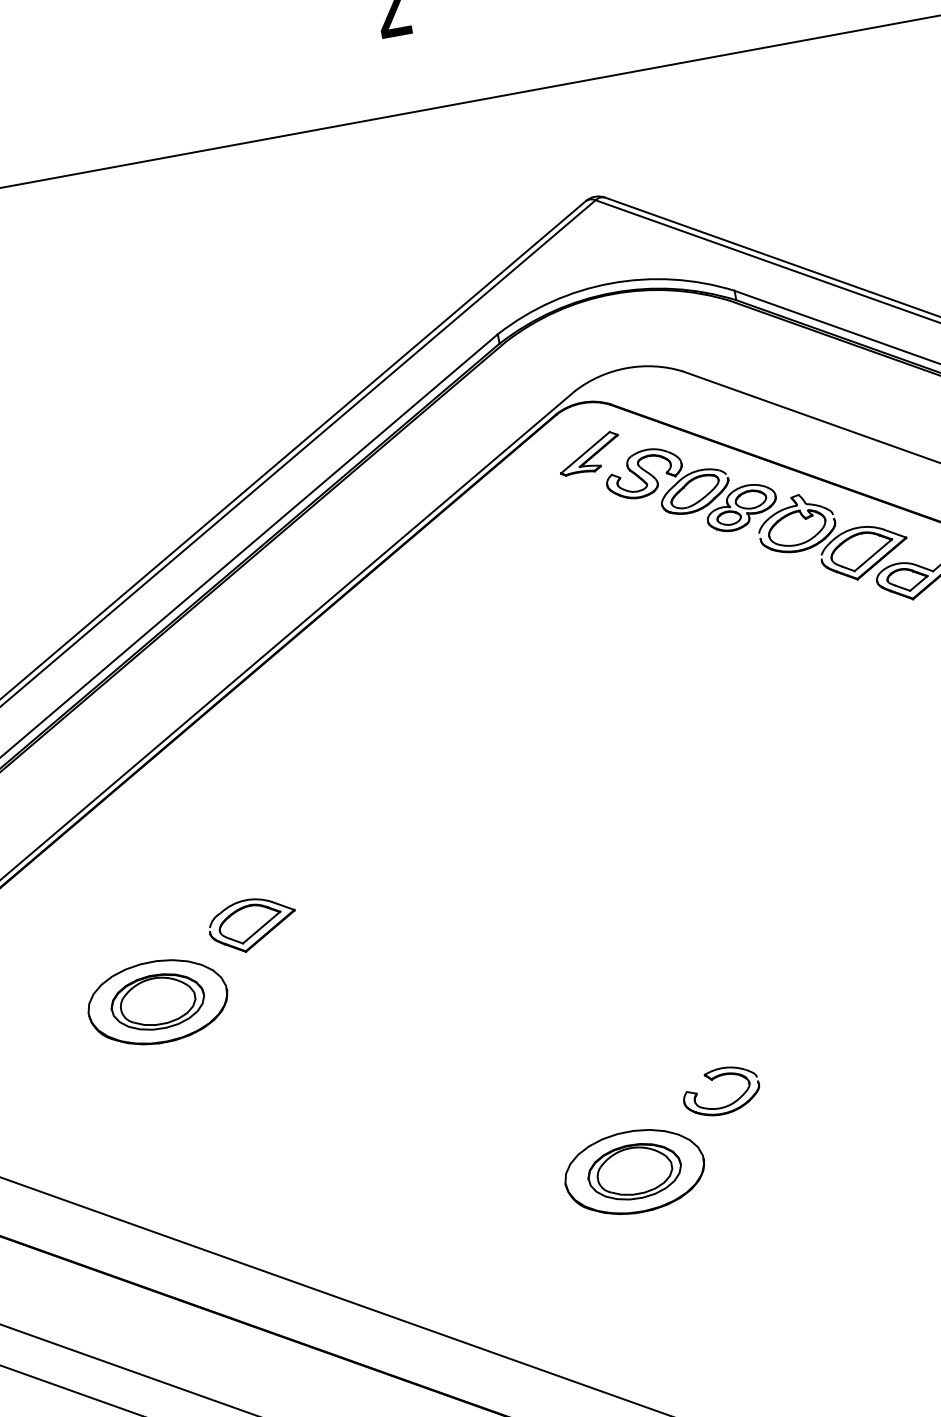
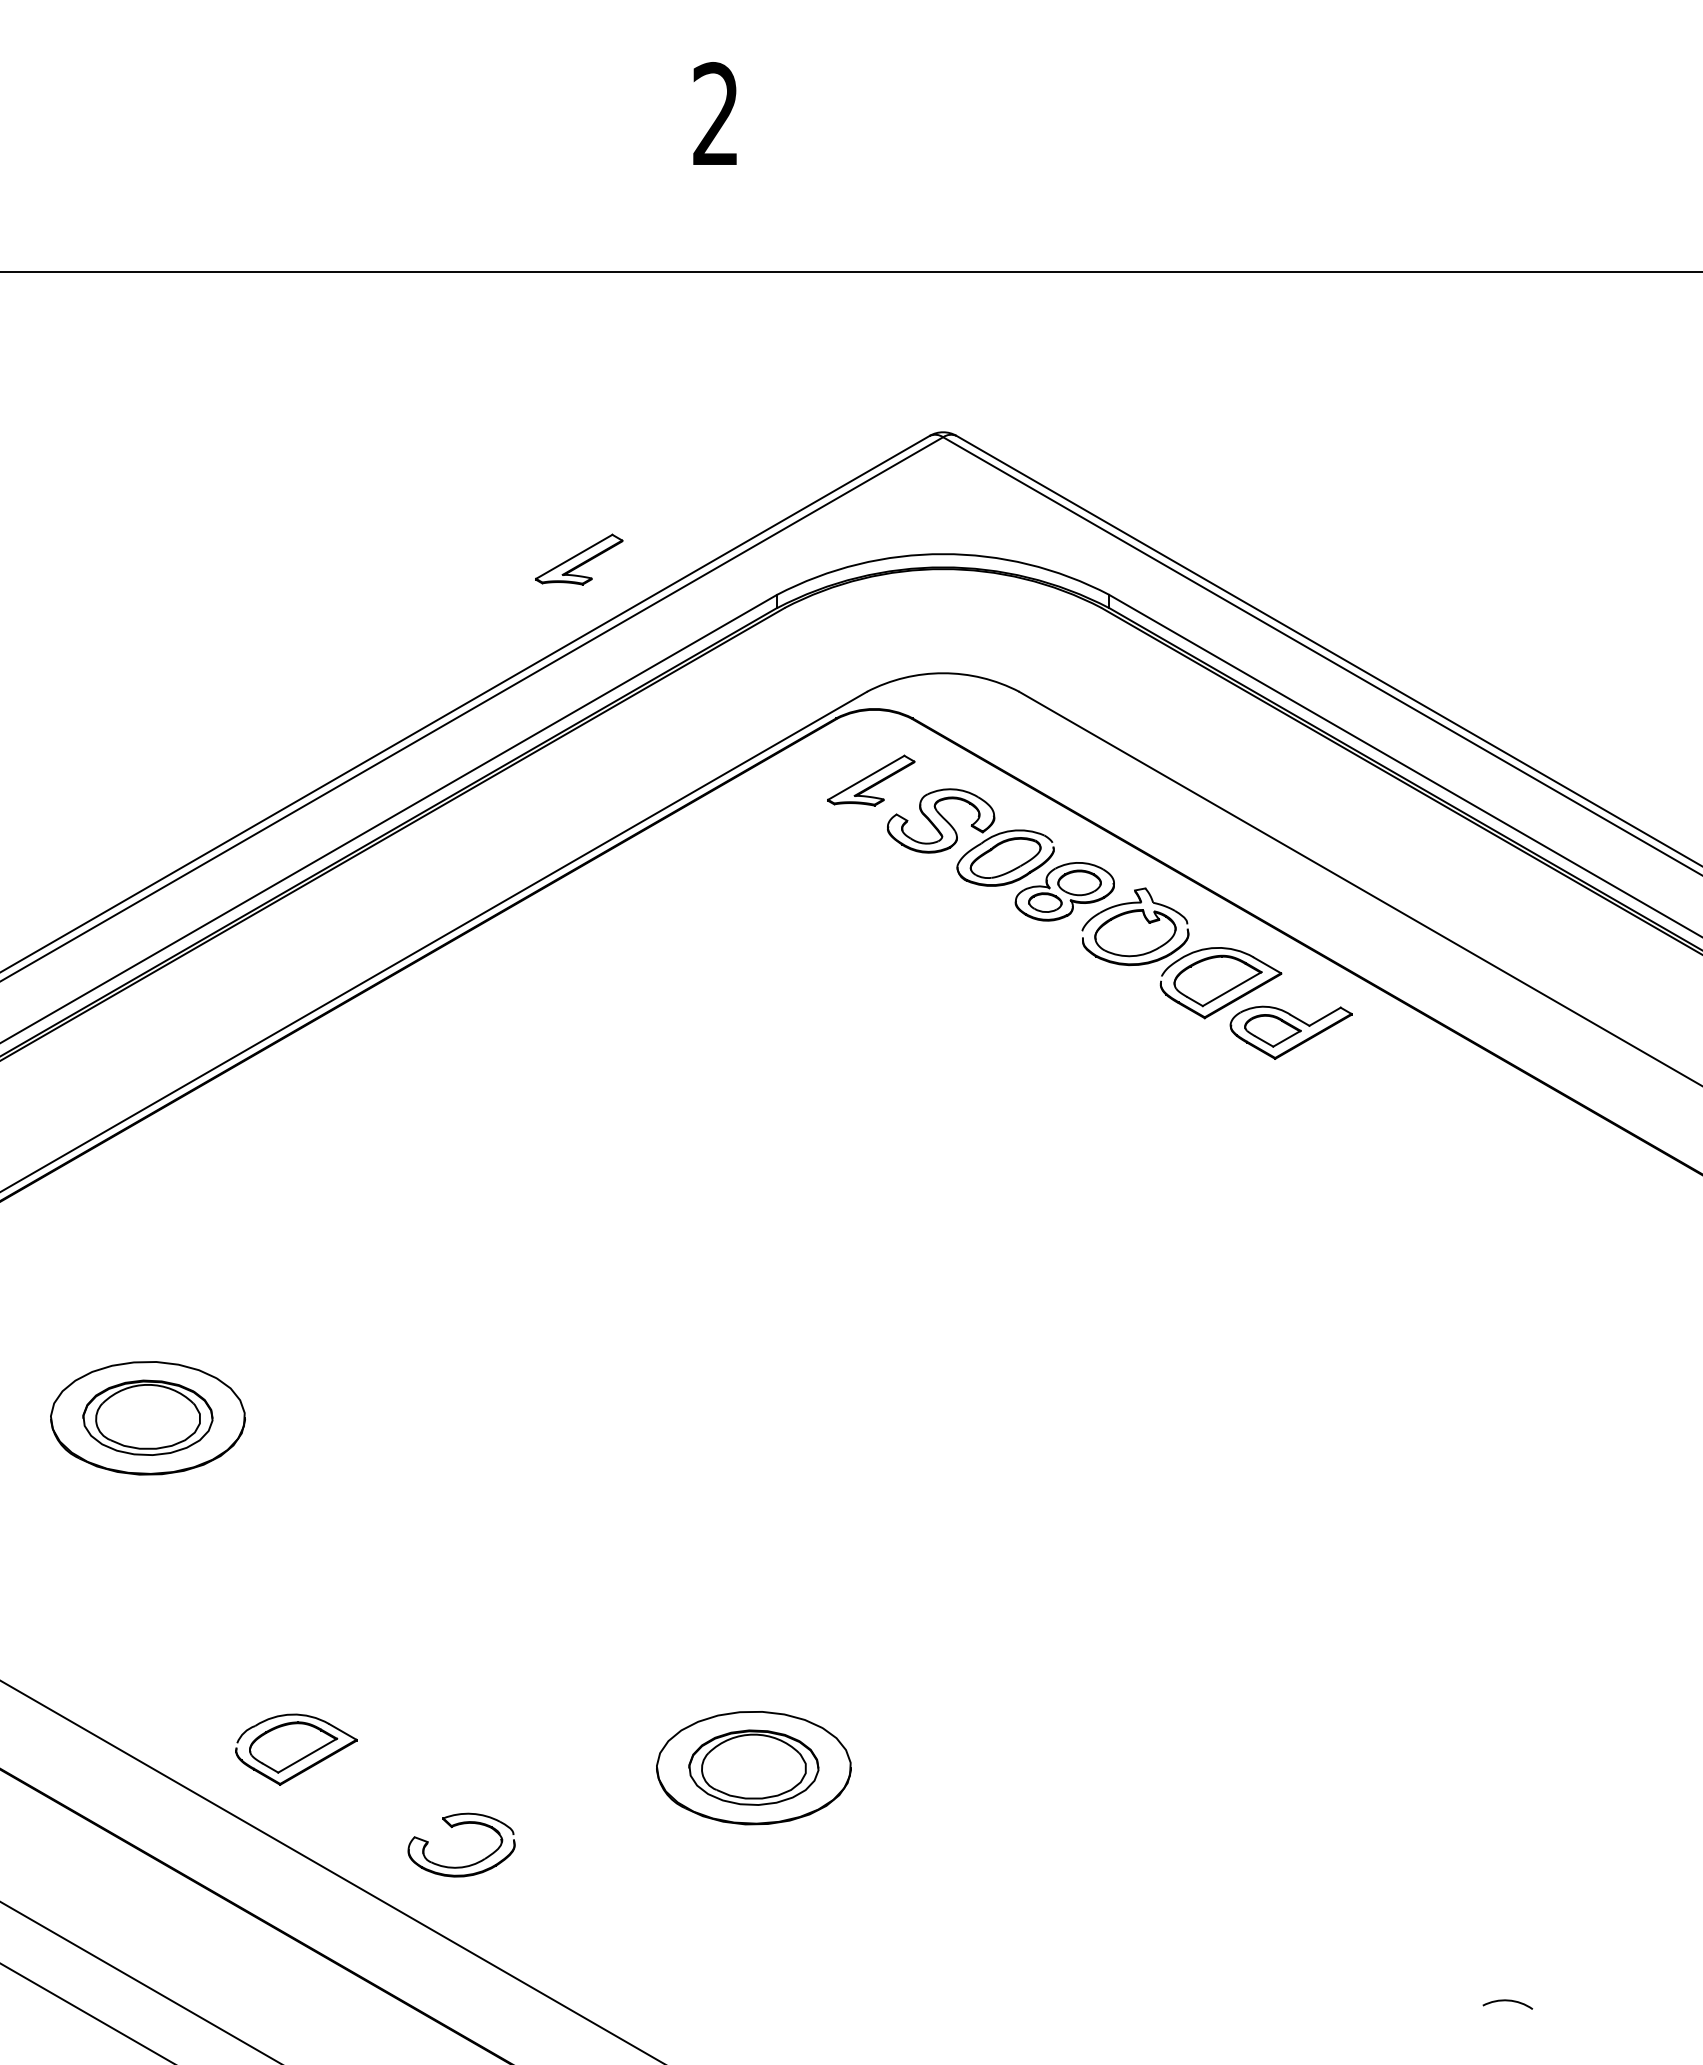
part: (352, 334) -> (579, 559), added
part: (252, 924) -> (296, 1749), moved
part: (715, 1078) -> (456, 1826), moved

